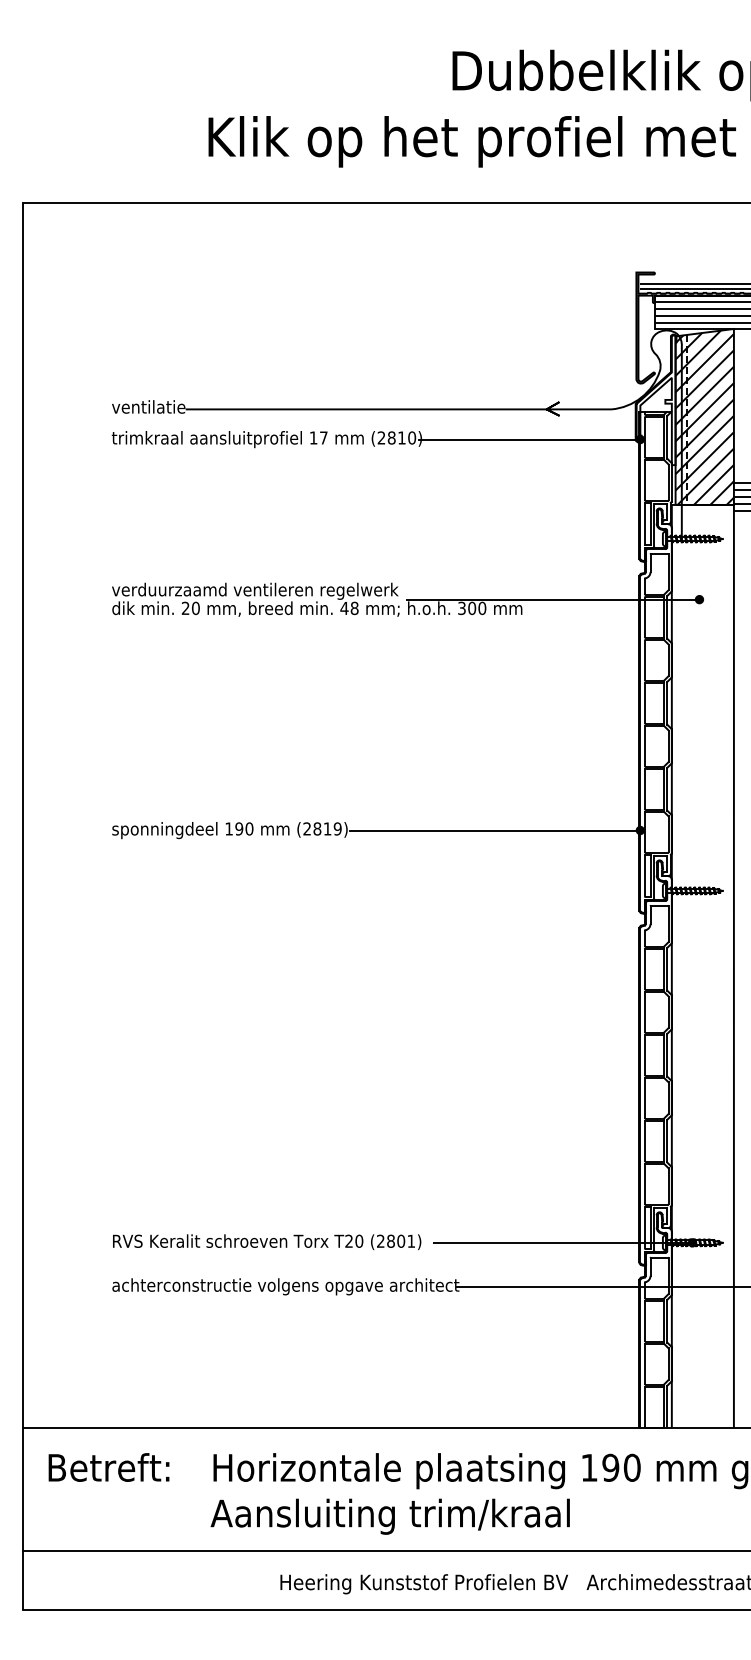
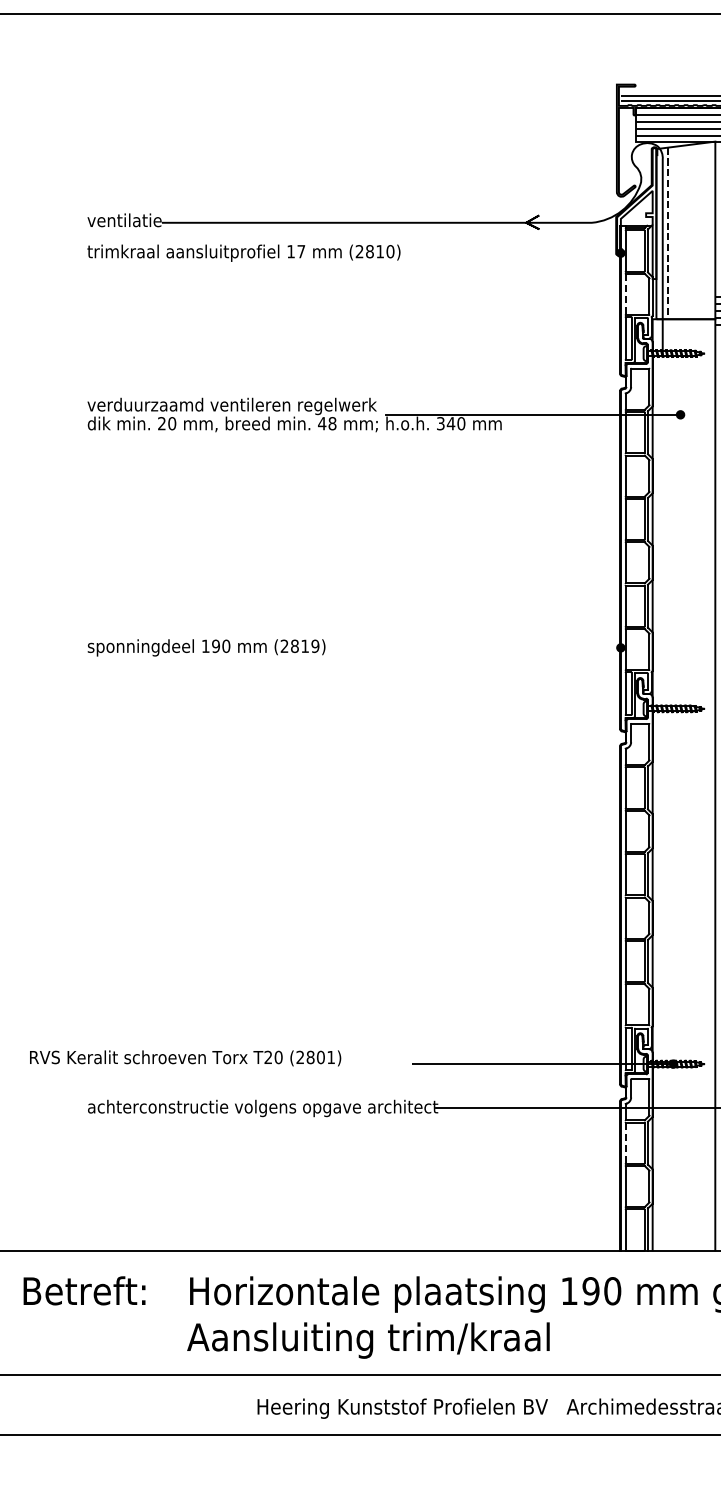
hatch: (704, 417) -> (685, 230), removed
line: (529, 439) -> (508, 253), removed
line: (644, 480) -> (625, 294), solid -> dashed
text: (472, 608) -> (451, 423), 300 -> 340
line: (494, 830) -> (473, 647), removed
text: (267, 1242) -> (185, 1058), moved
line: (644, 1321) -> (625, 1143), solid -> dashed

